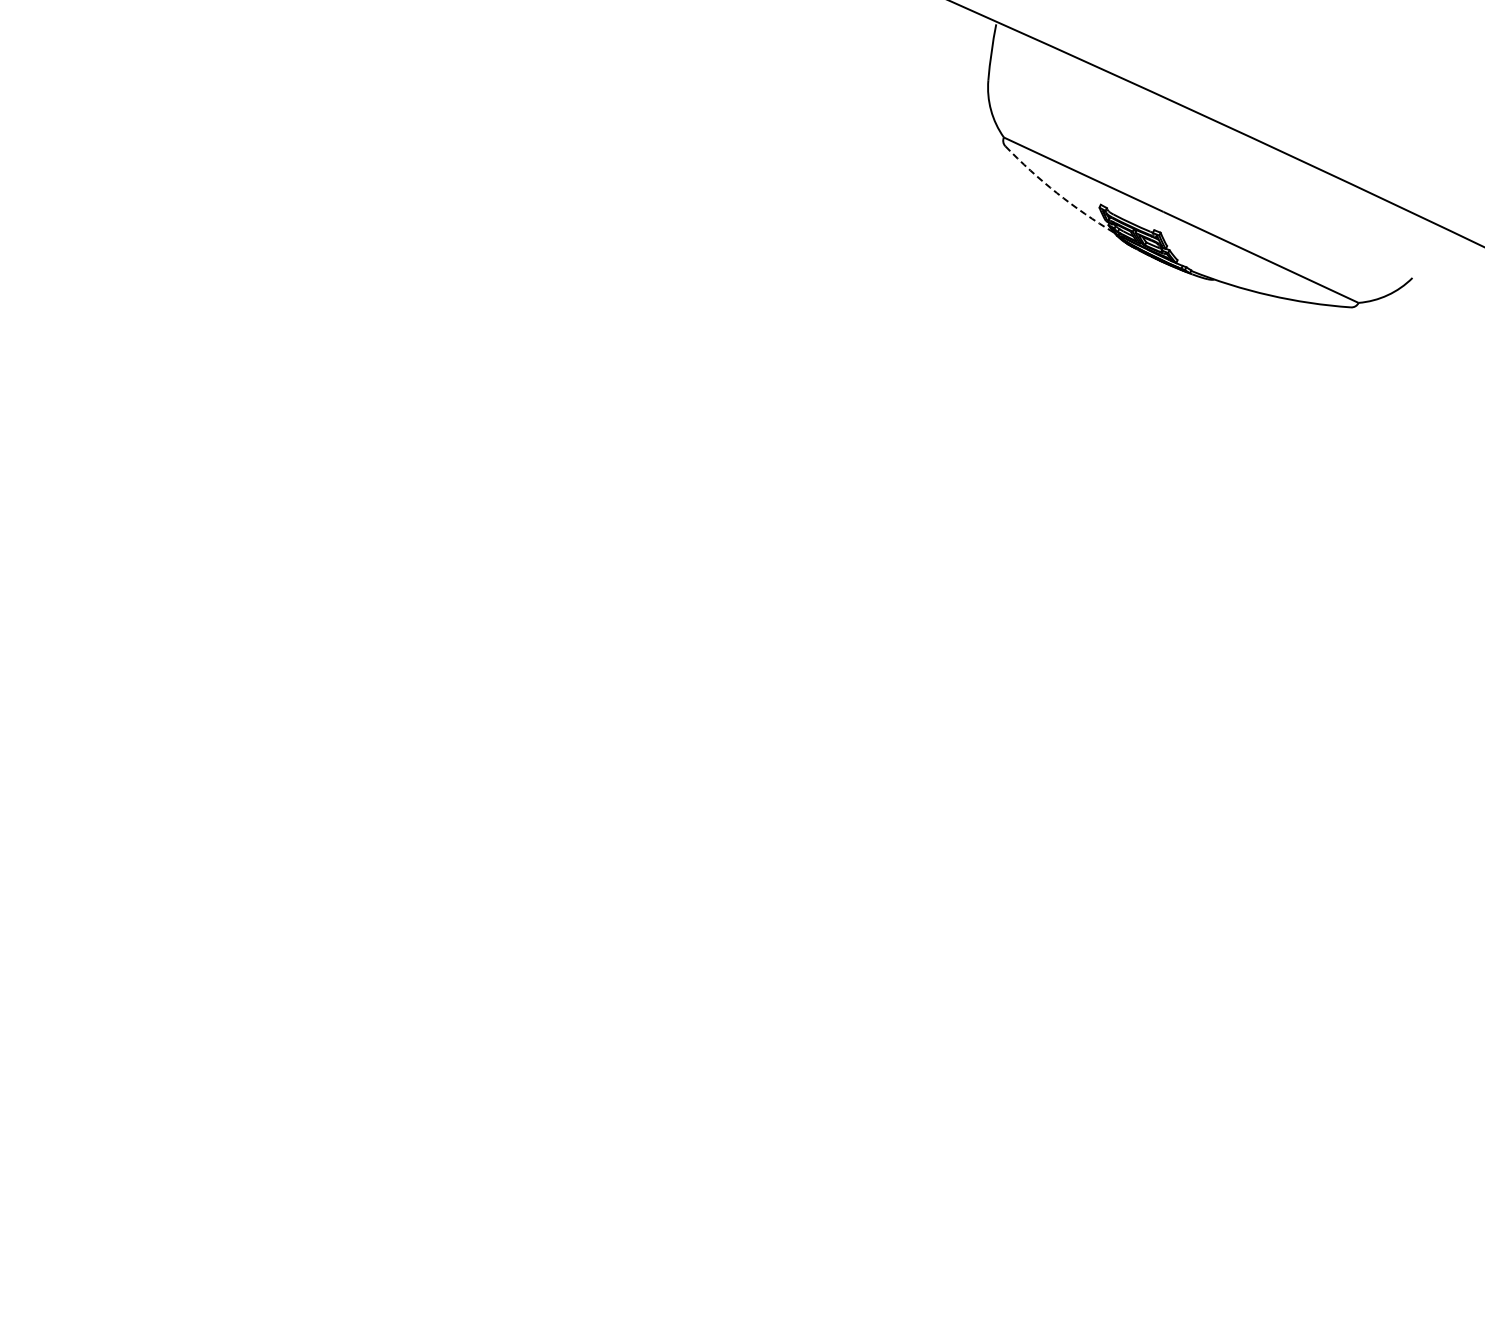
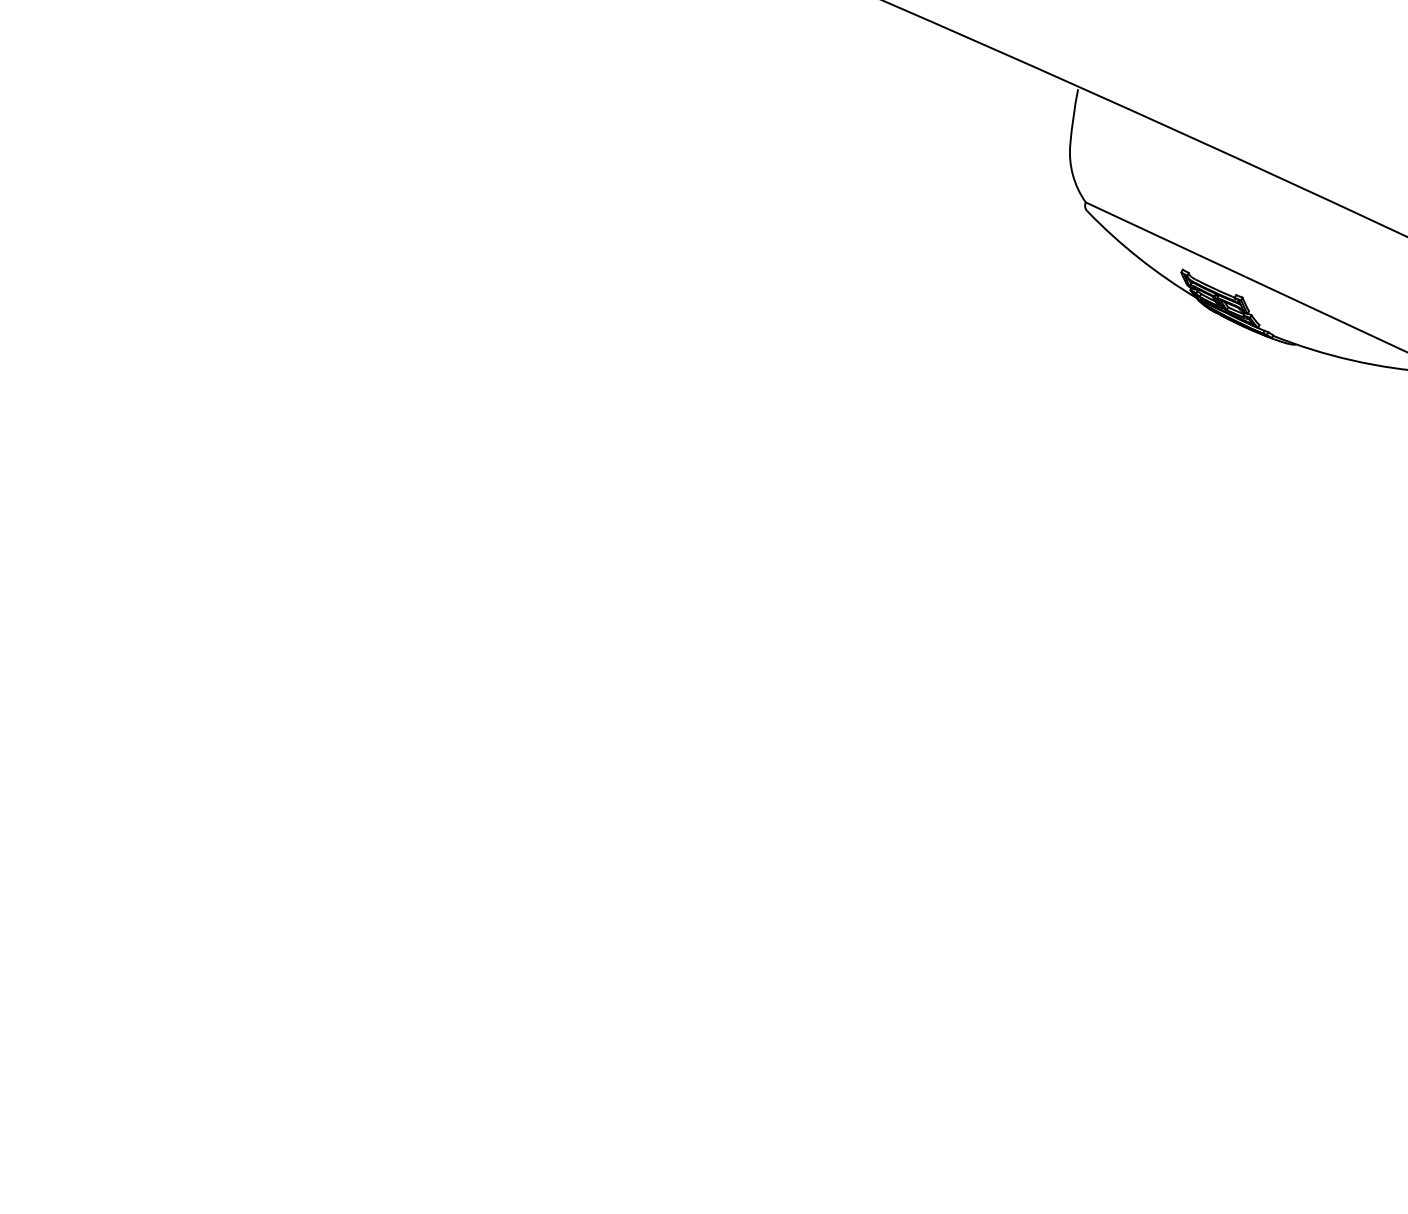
arc: (1056, 193) -> (1138, 258), dashed -> solid

